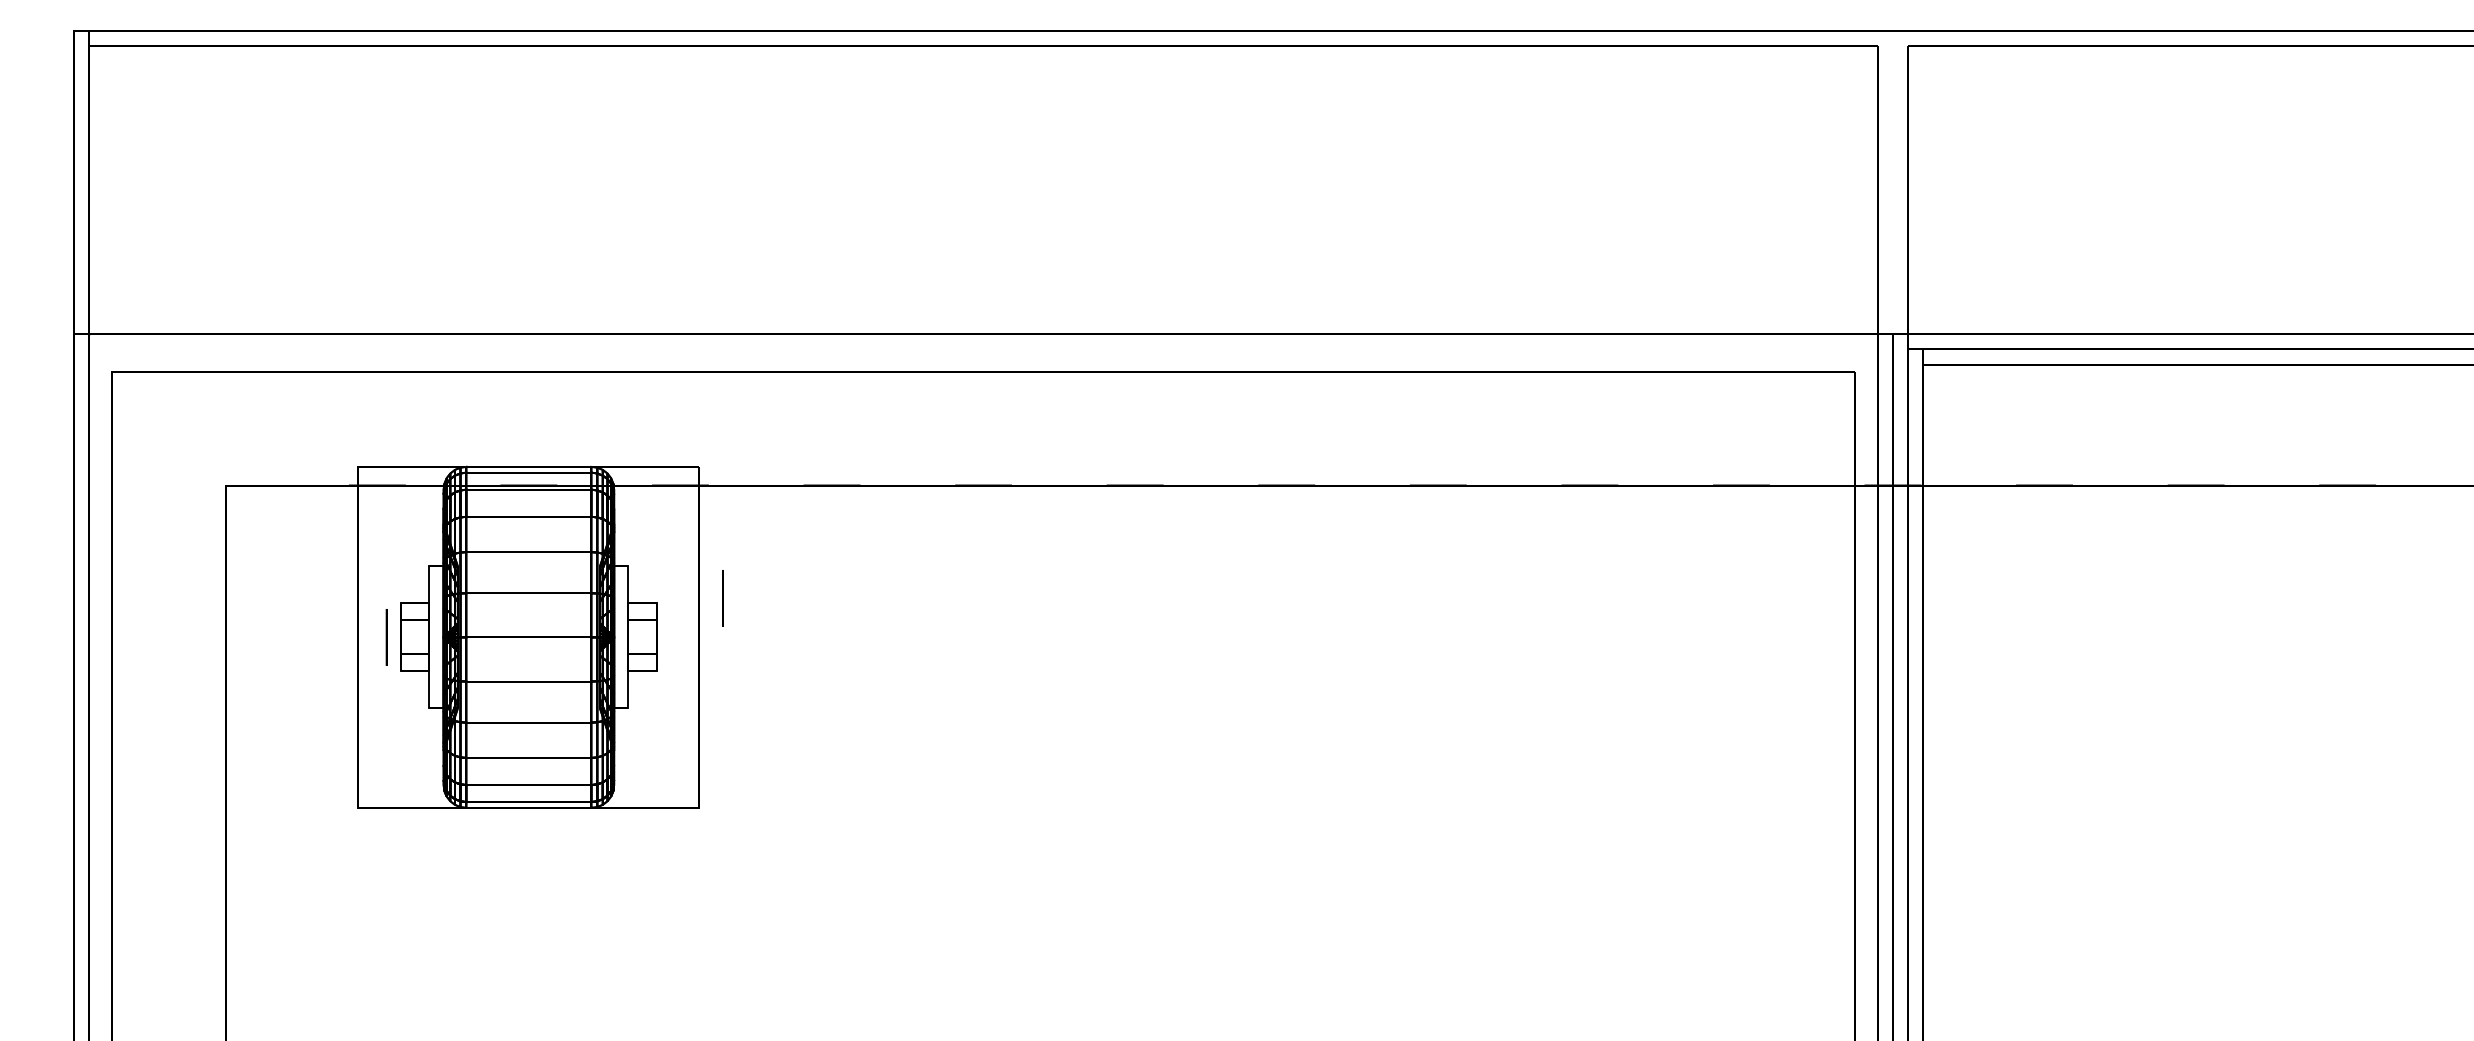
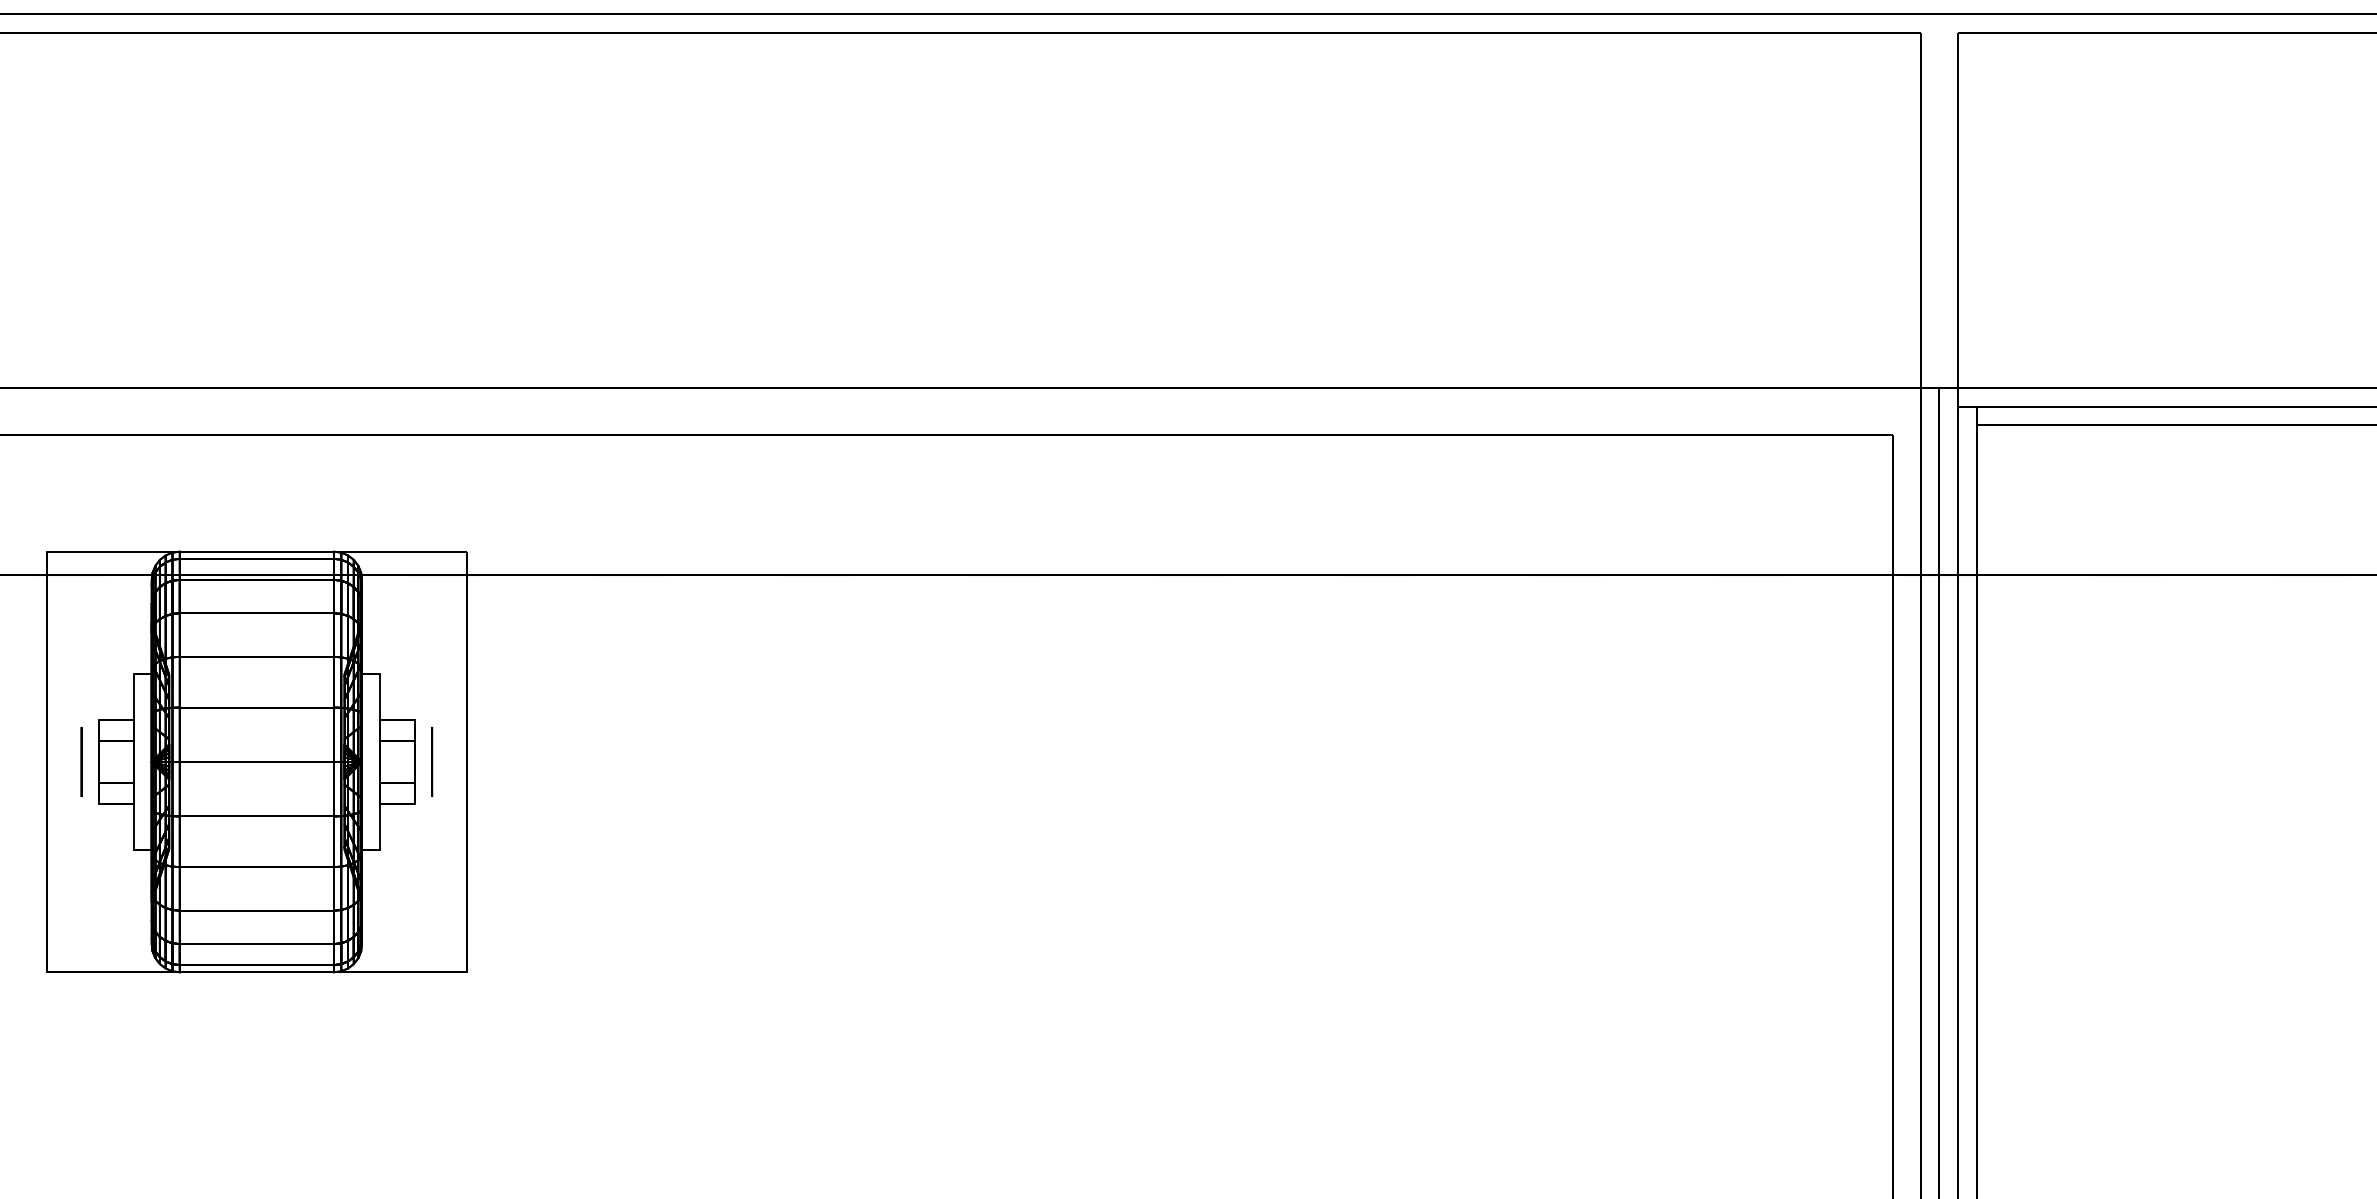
circle: (722, 598) -> (431, 762), moved

